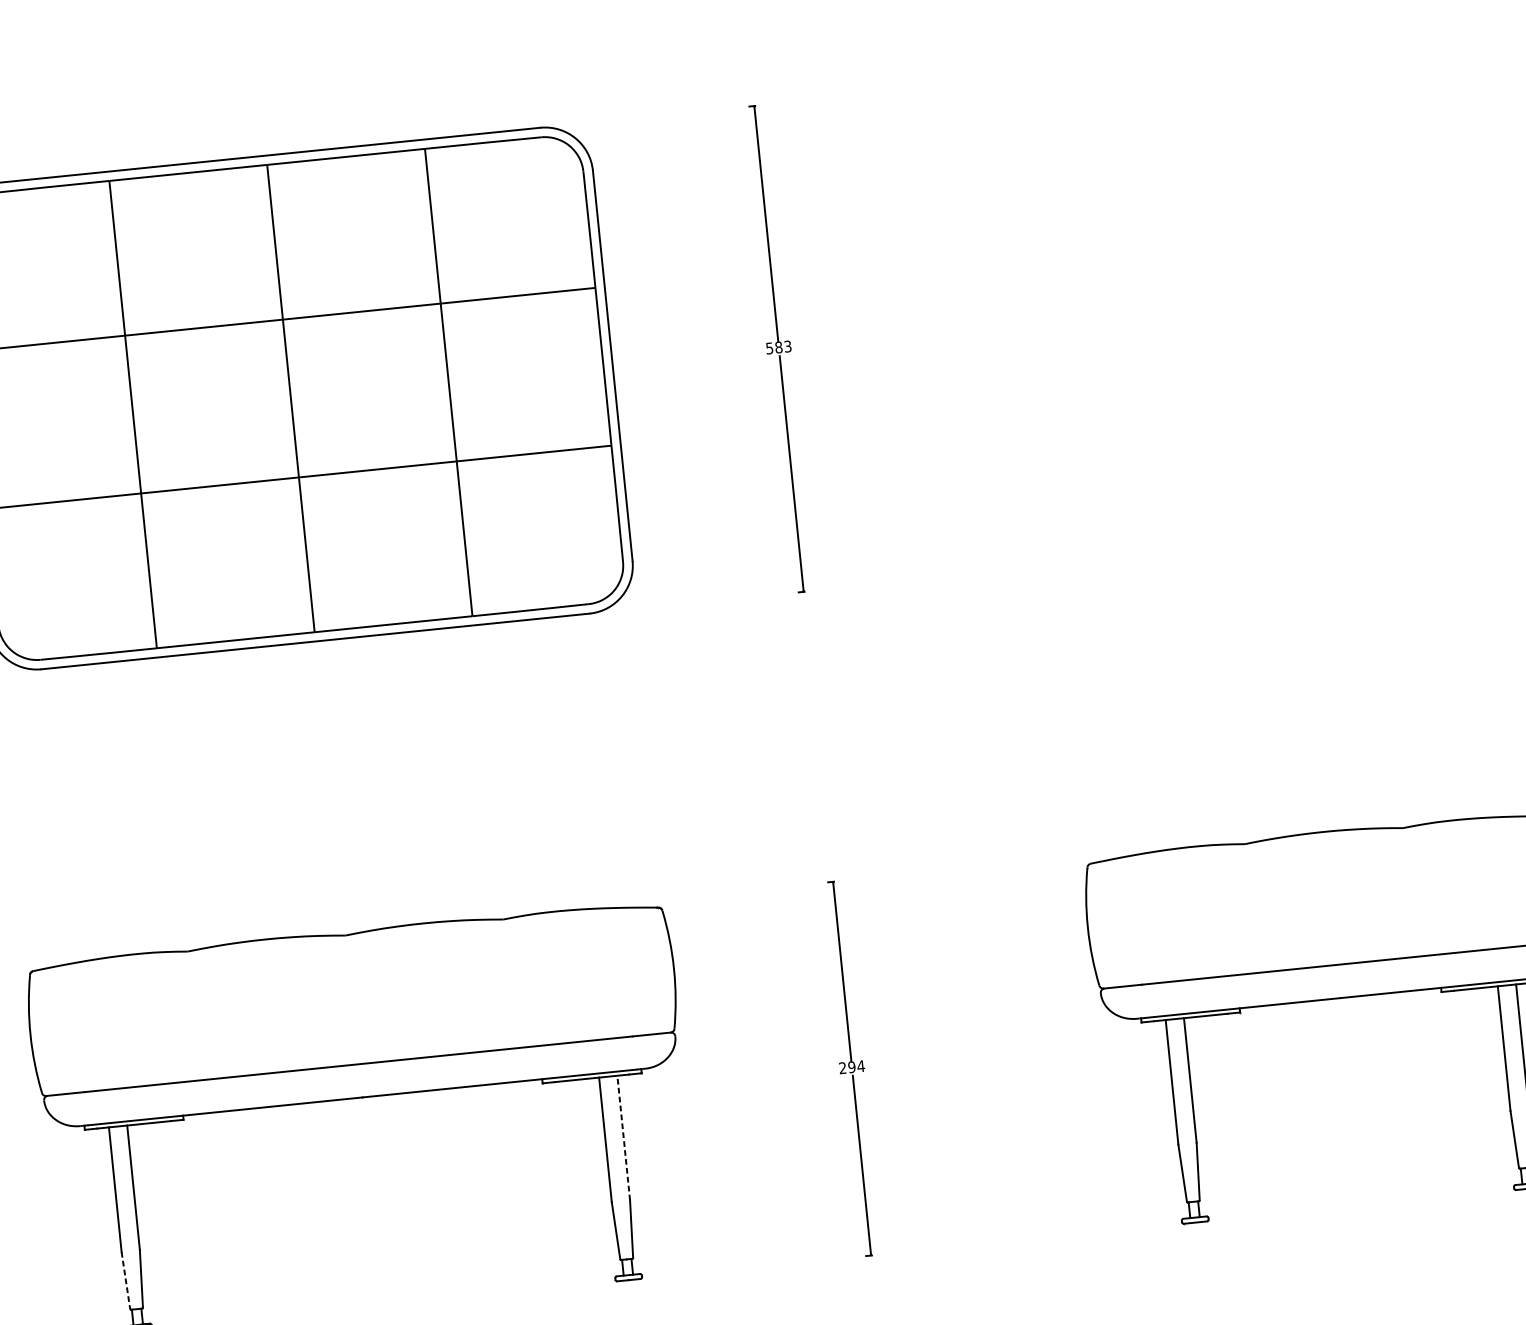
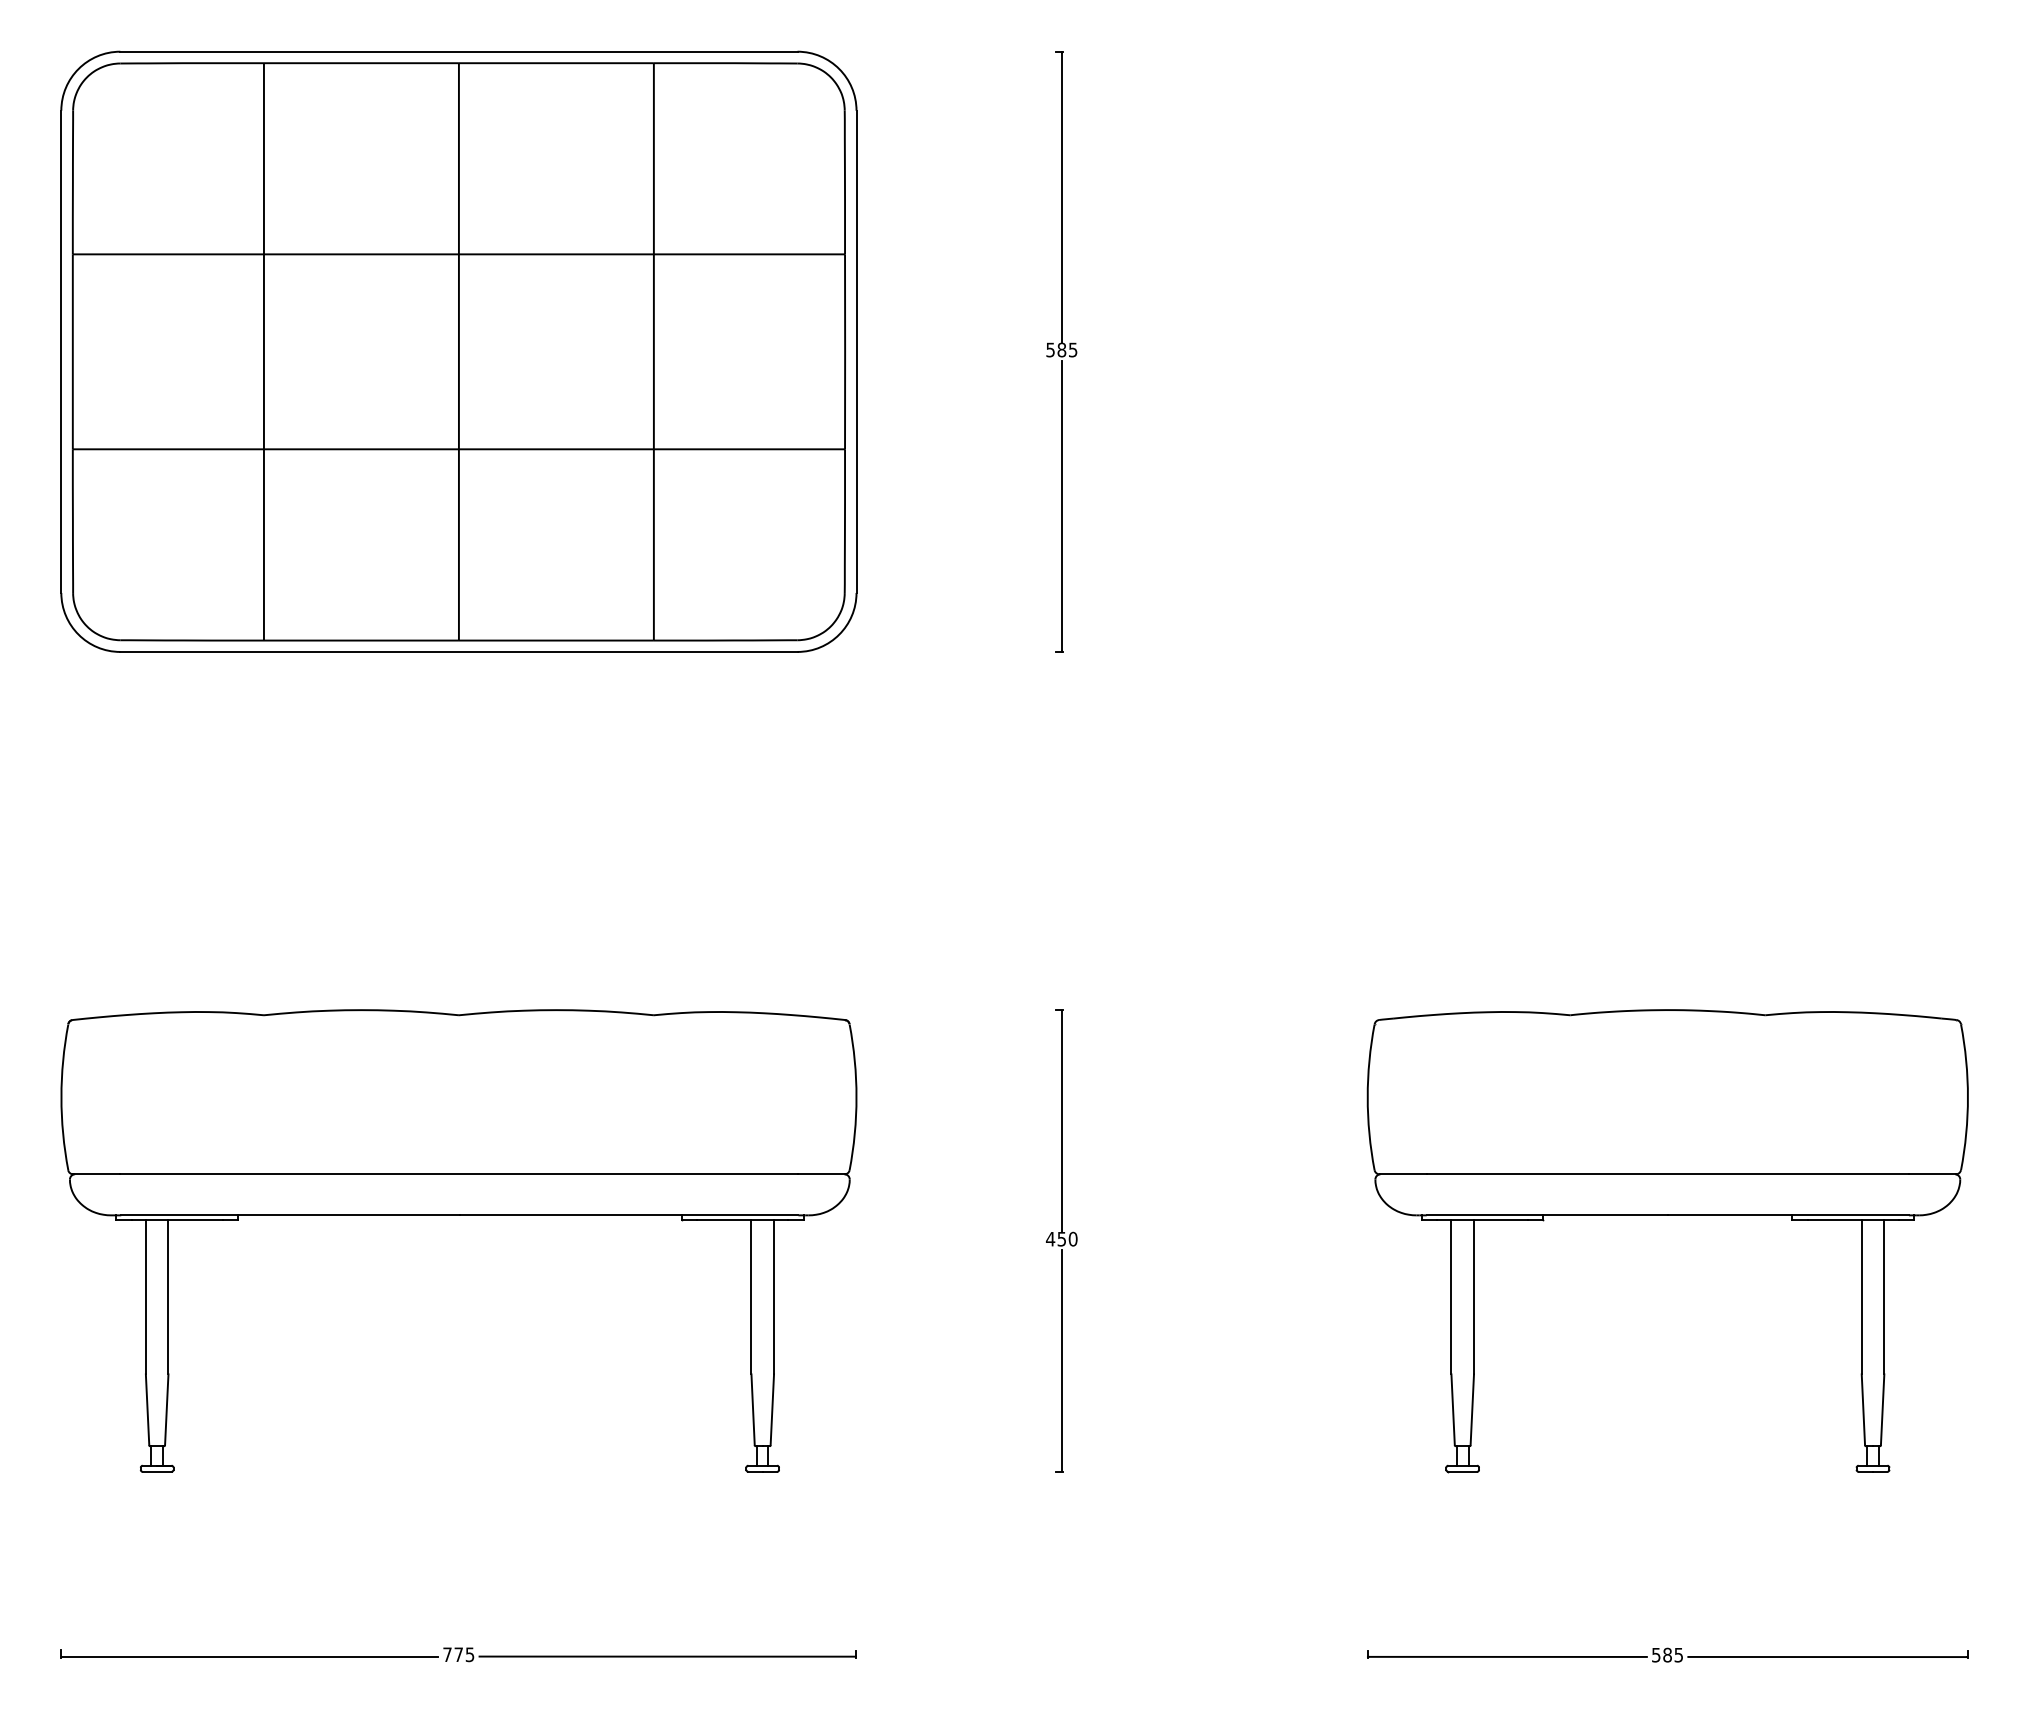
text: (788, 346) -> (1073, 349), 583 -> 585
text: (851, 1066) -> (1061, 1238), 294 -> 450
line: (624, 1138) -> (774, 1297), dashed -> solid
line: (125, 1281) -> (147, 1410), dashed -> solid

